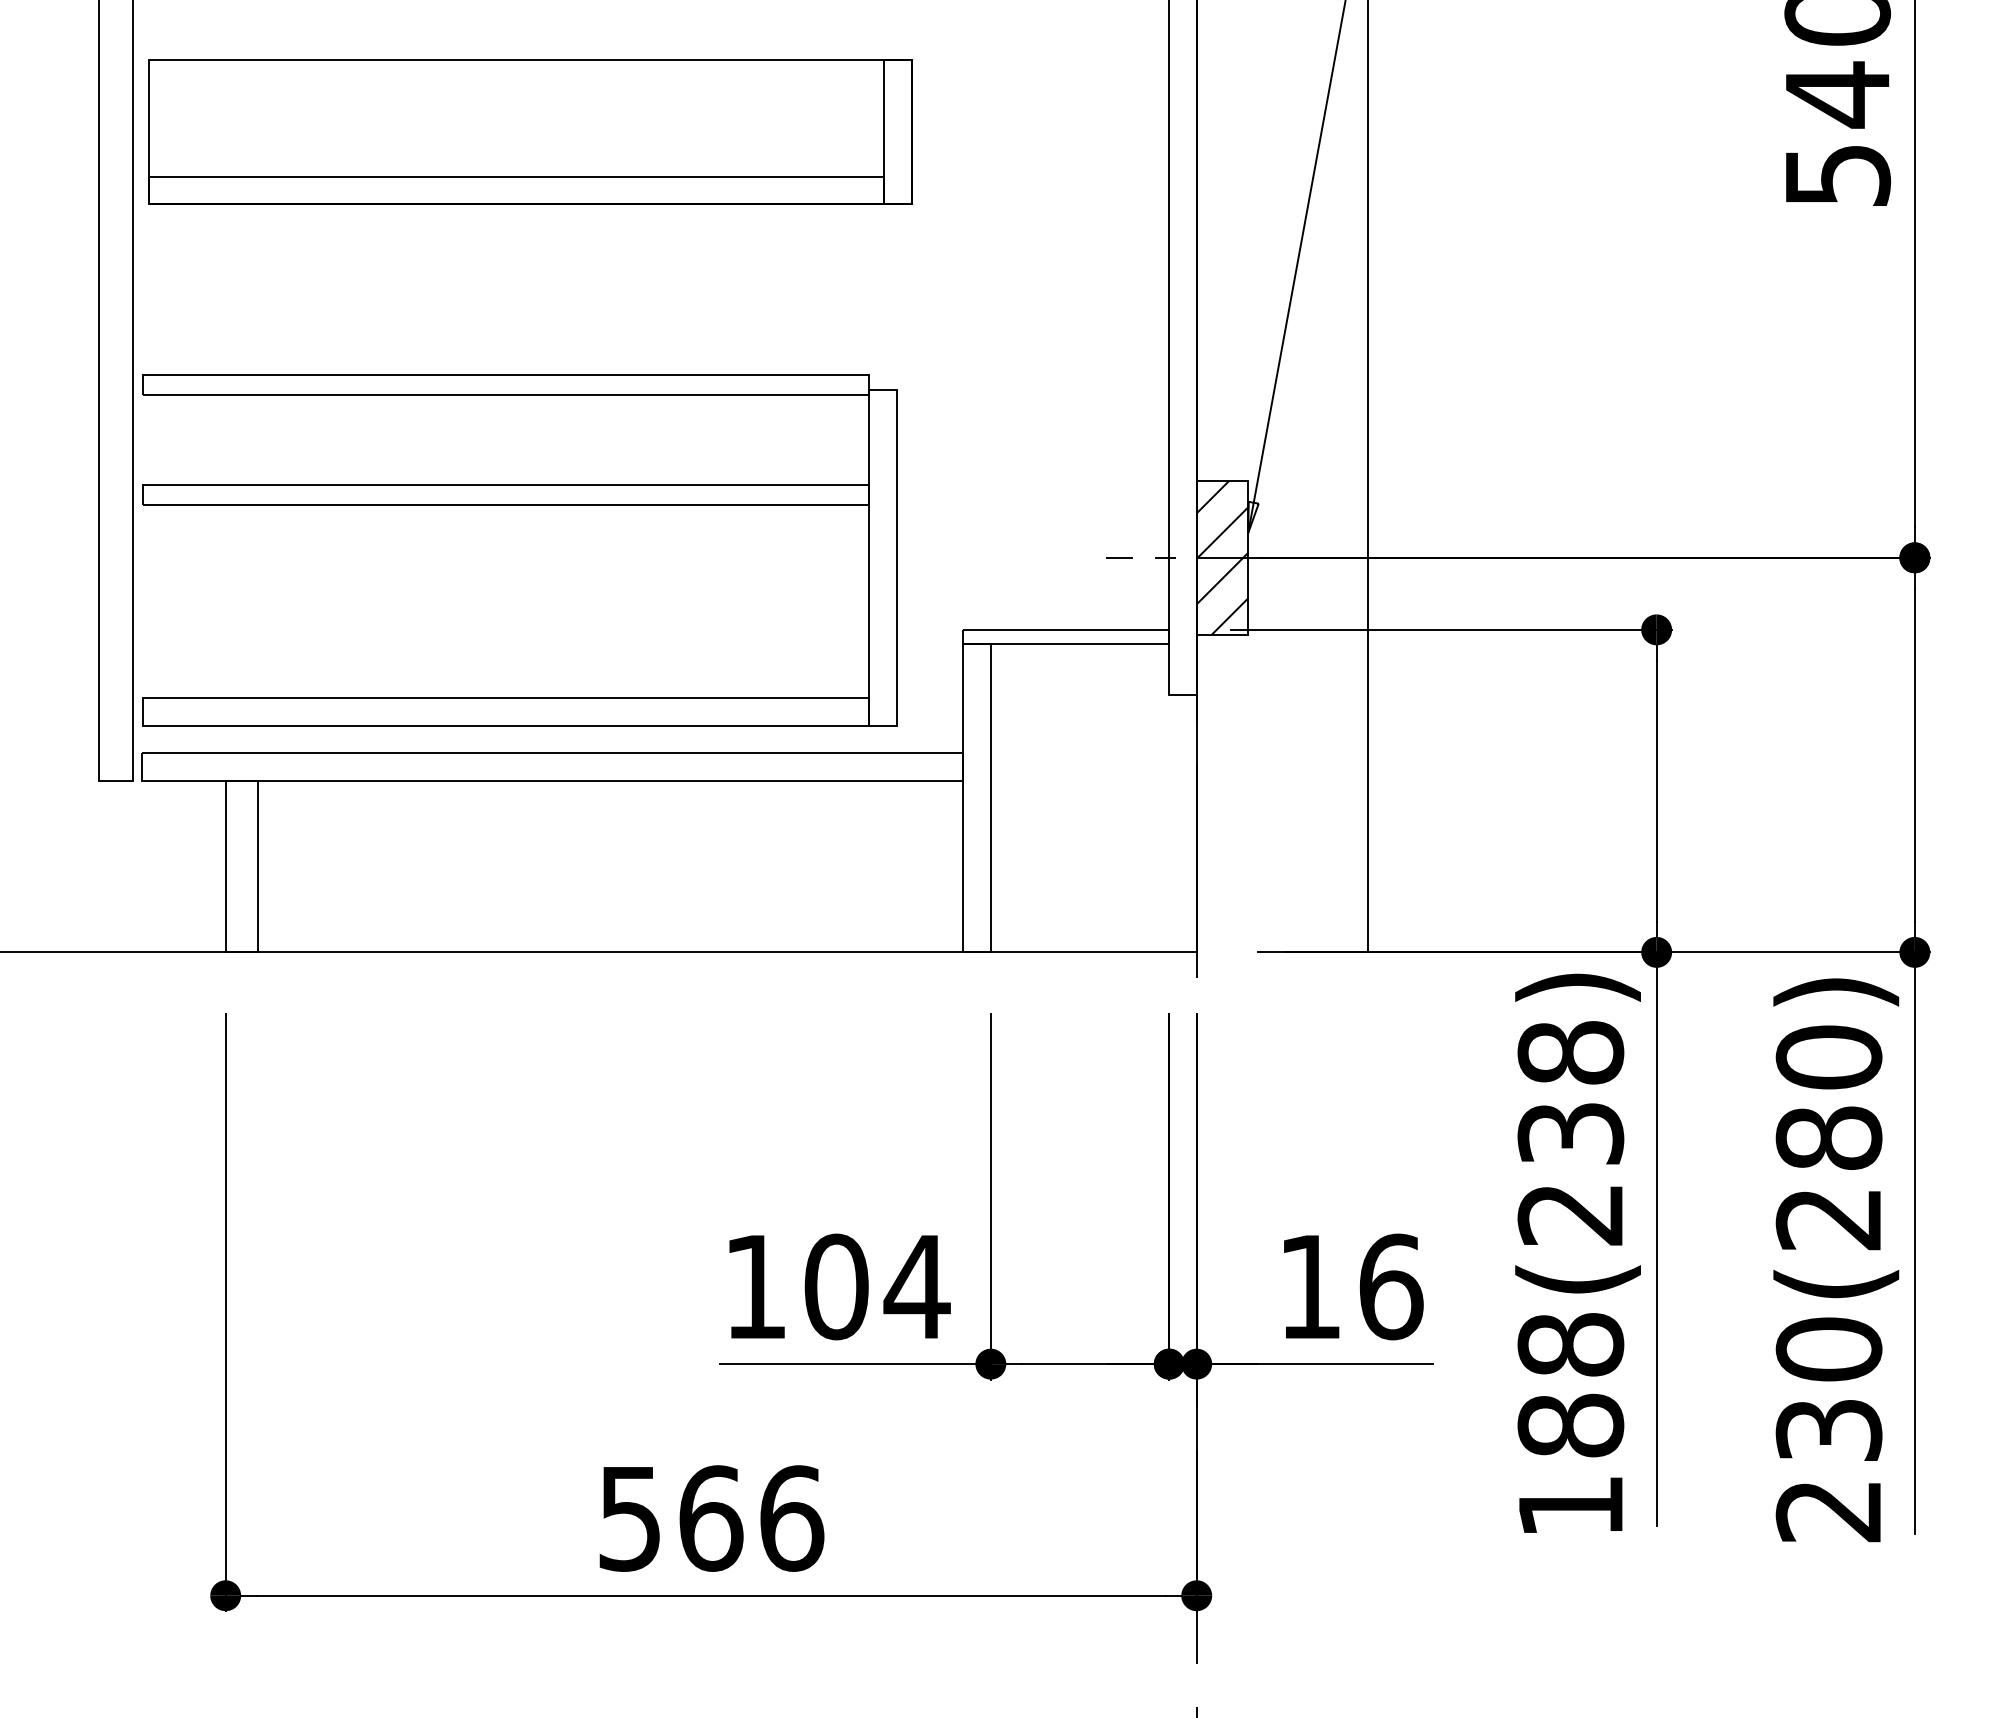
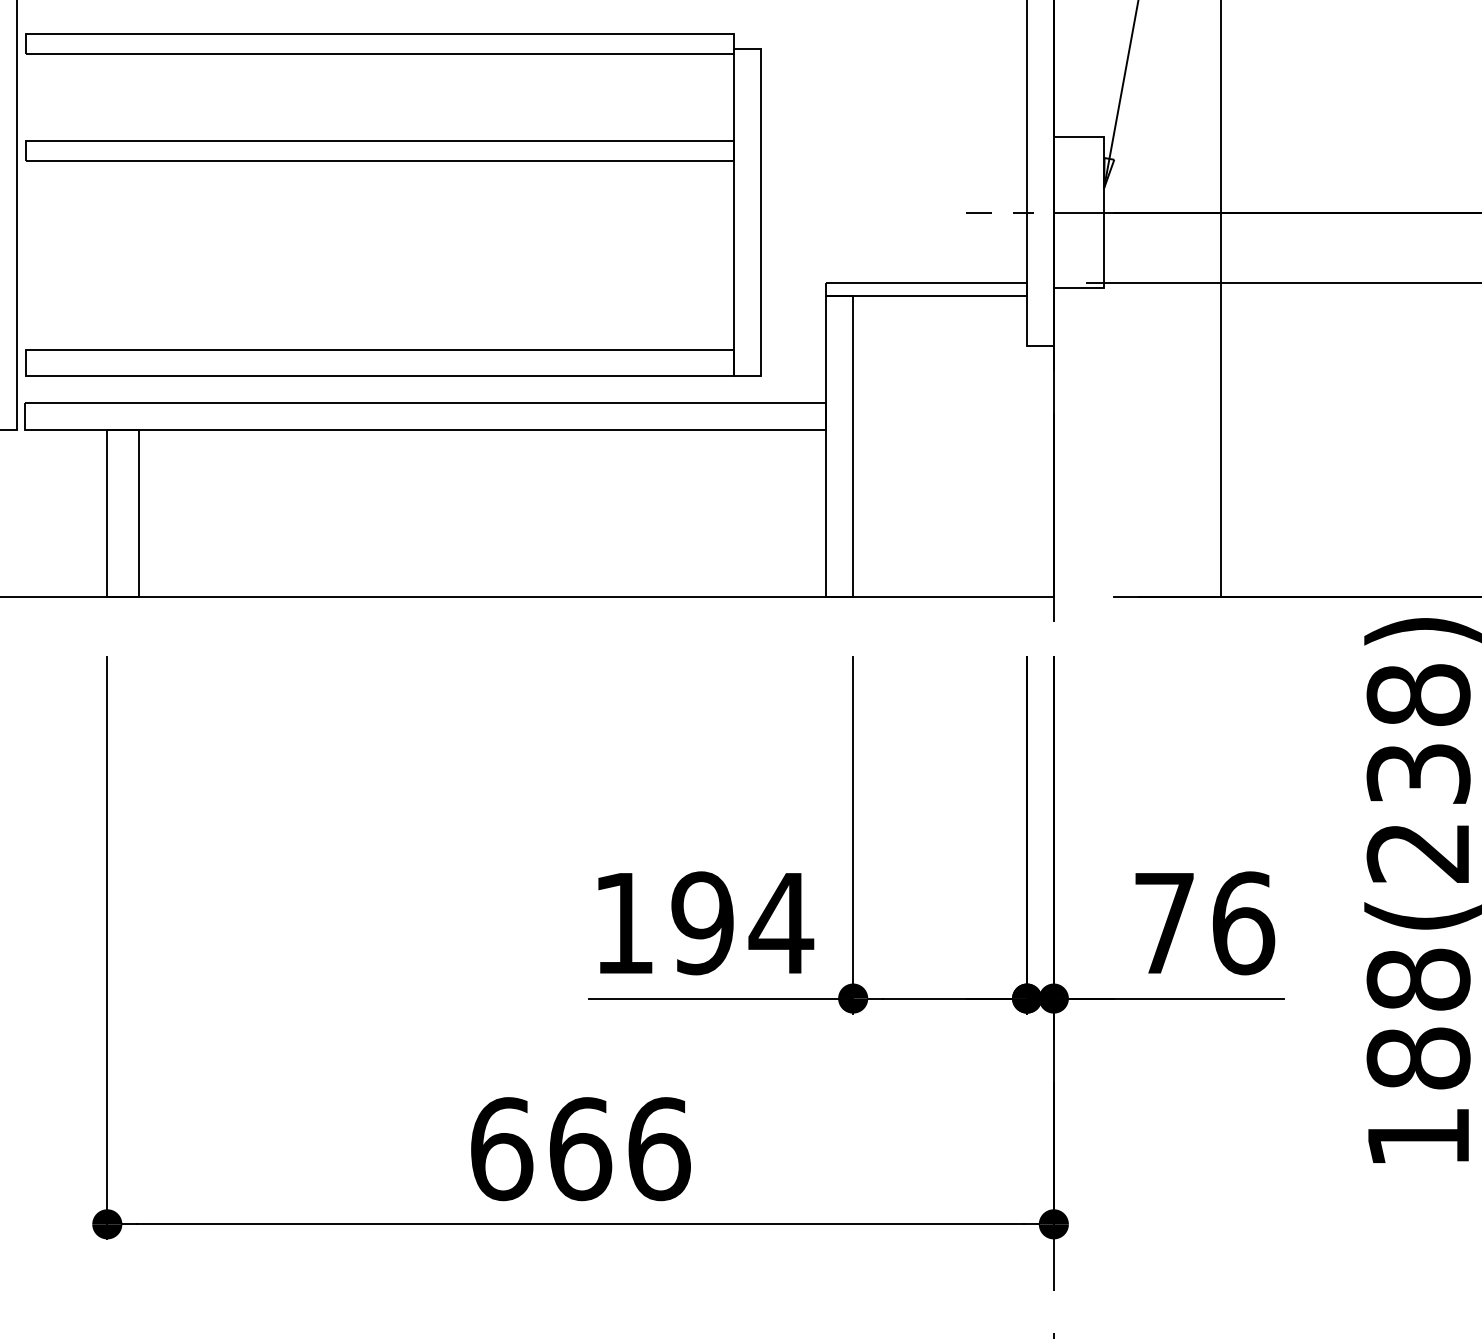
hatch: (1222, 557) -> (1078, 212), removed
text: (836, 1286) -> (702, 922), 104 -> 194
text: (1310, 1286) -> (1164, 922), 16 -> 76
text: (630, 1518) -> (501, 1149), 566 -> 666

